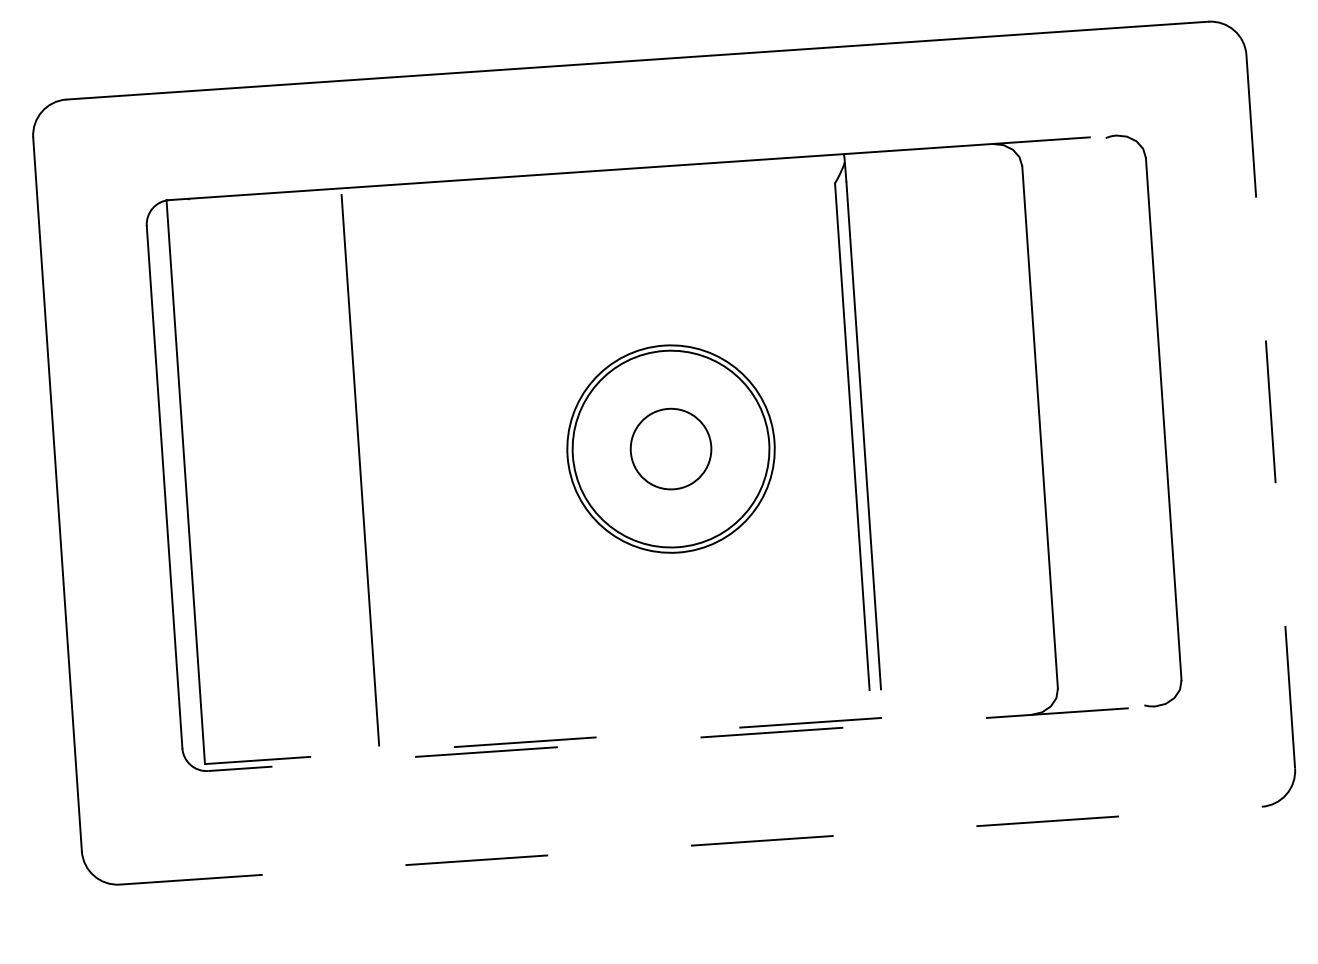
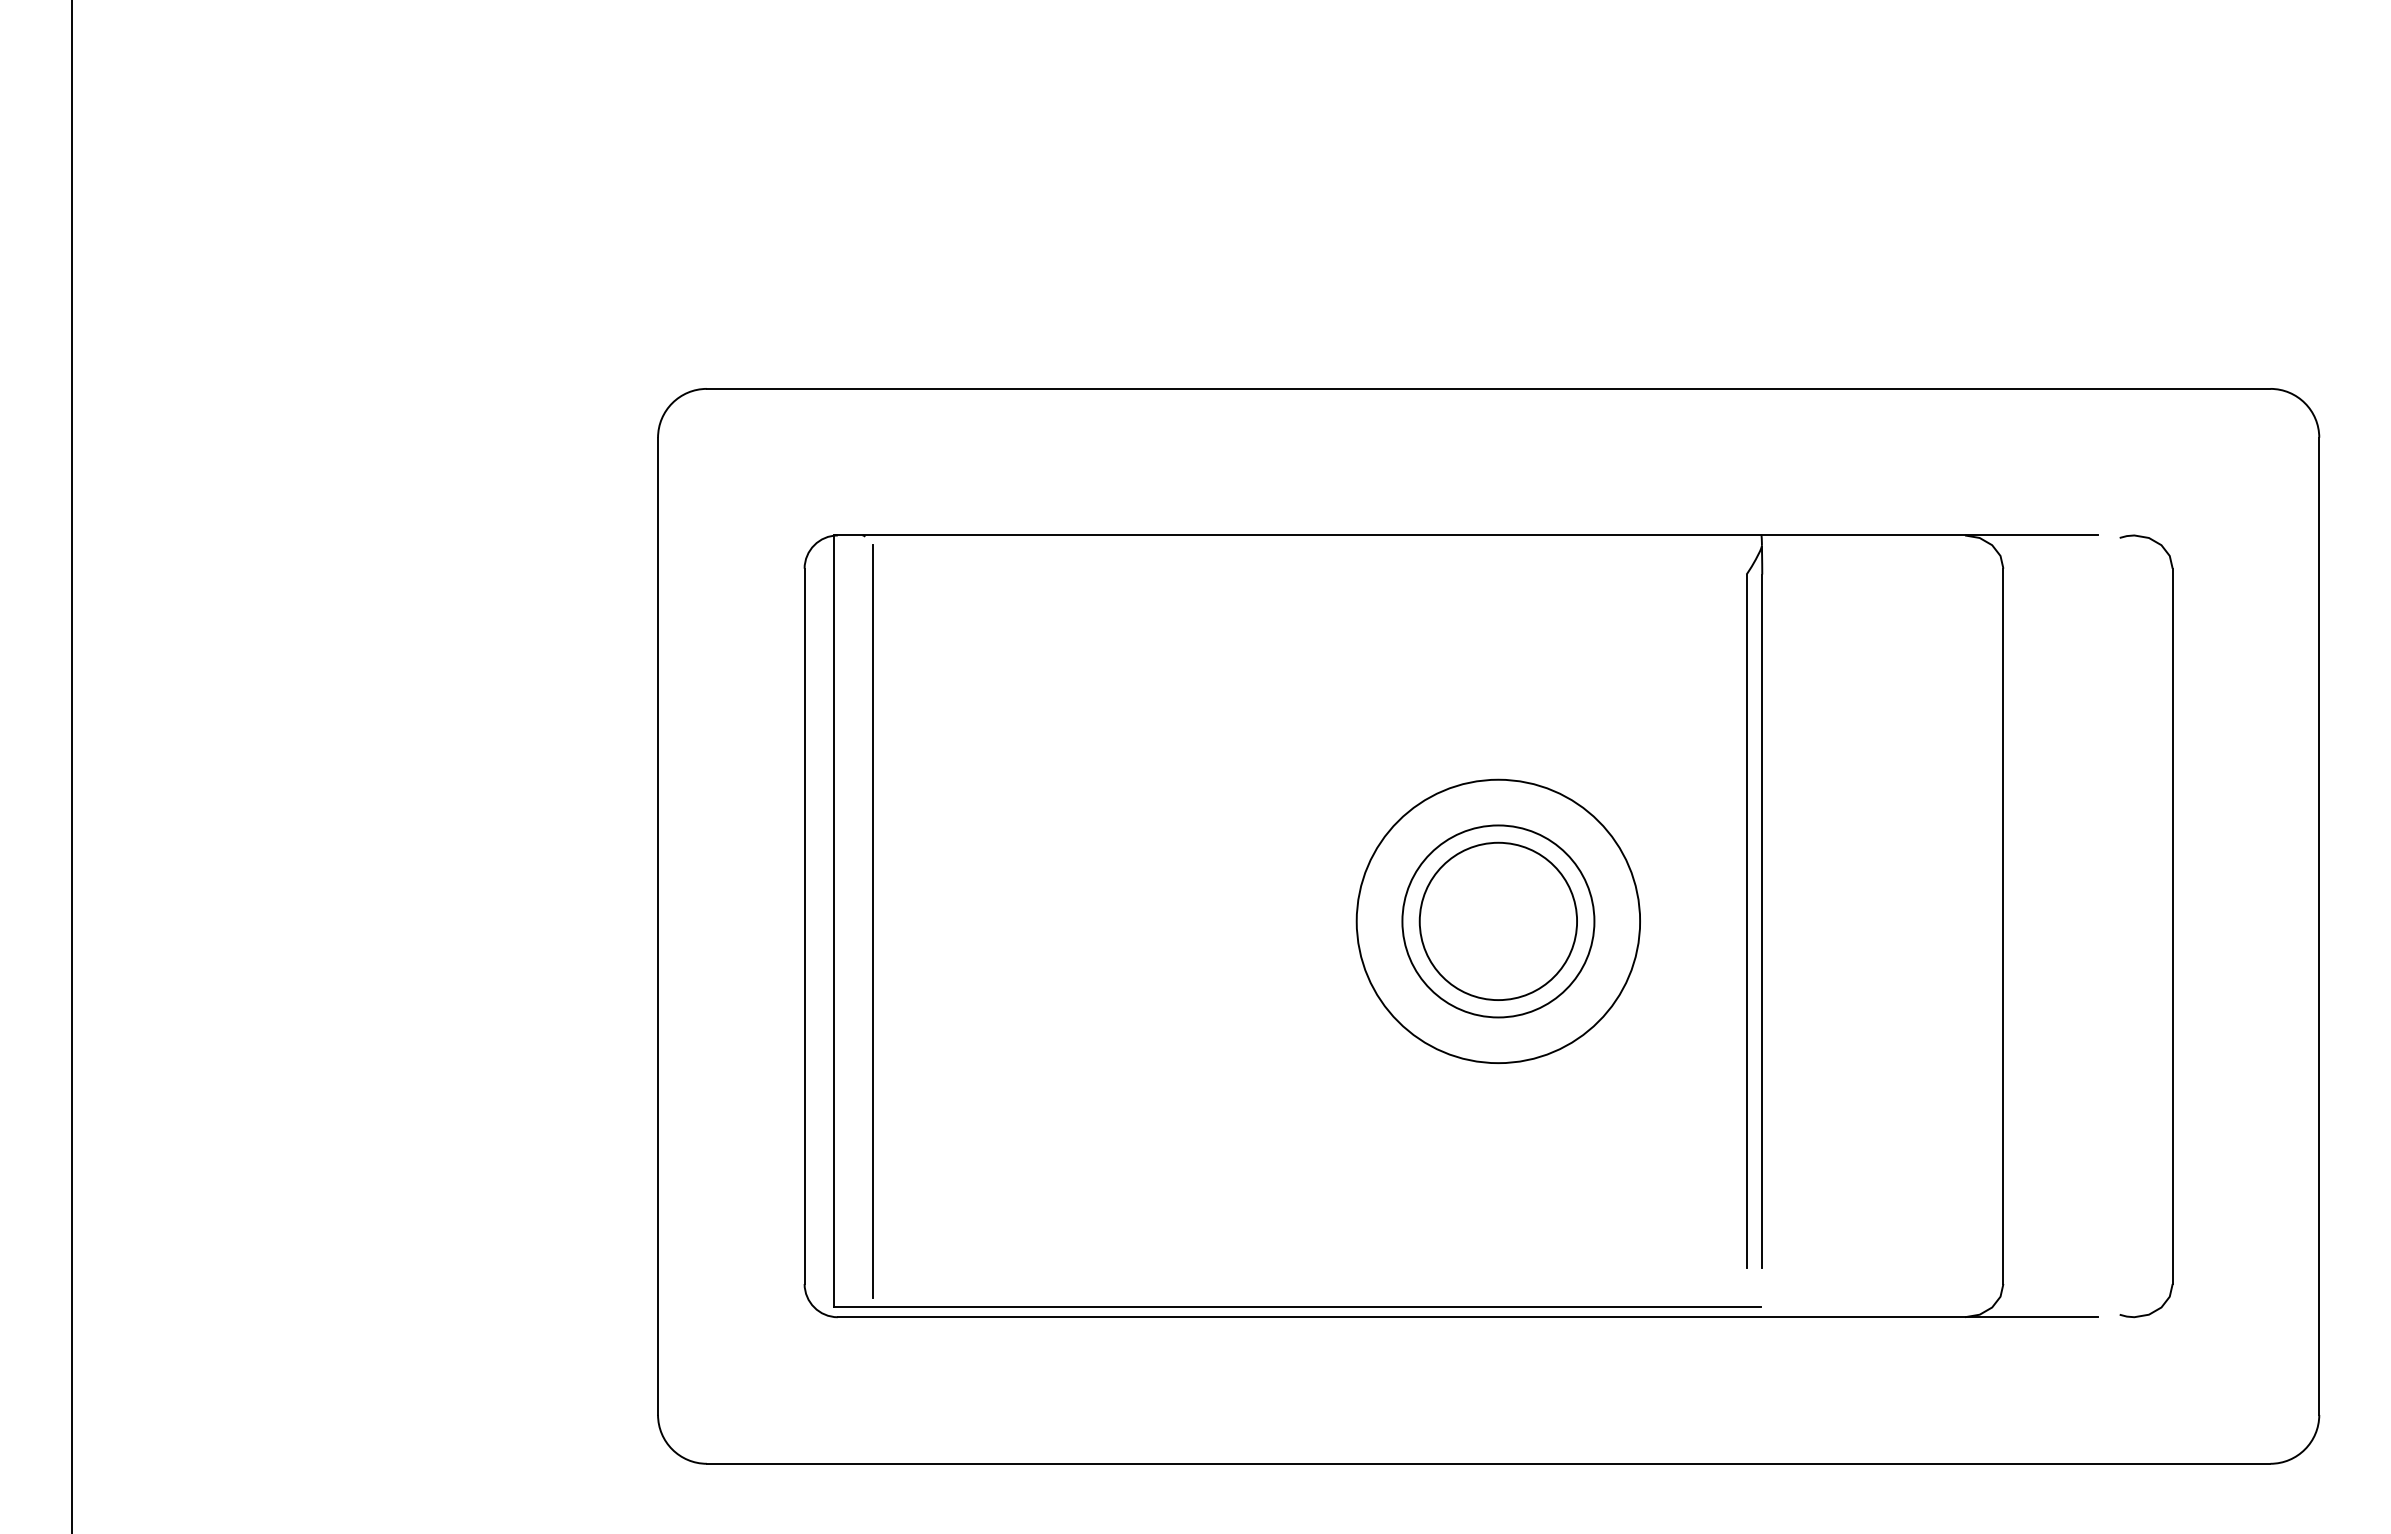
line: (1270, 411) -> (2319, 926), dashed -> solid
circle: (671, 449) -> (1498, 921), size x0.71
circle: (671, 449) -> (1498, 921), size x1.43
line: (359, 470) -> (872, 921), moved
line: (668, 739) -> (1467, 1317), dashed -> solid
line: (543, 741) -> (1297, 1307), dashed -> solid
line: (690, 845) -> (1488, 1463), dashed -> solid

